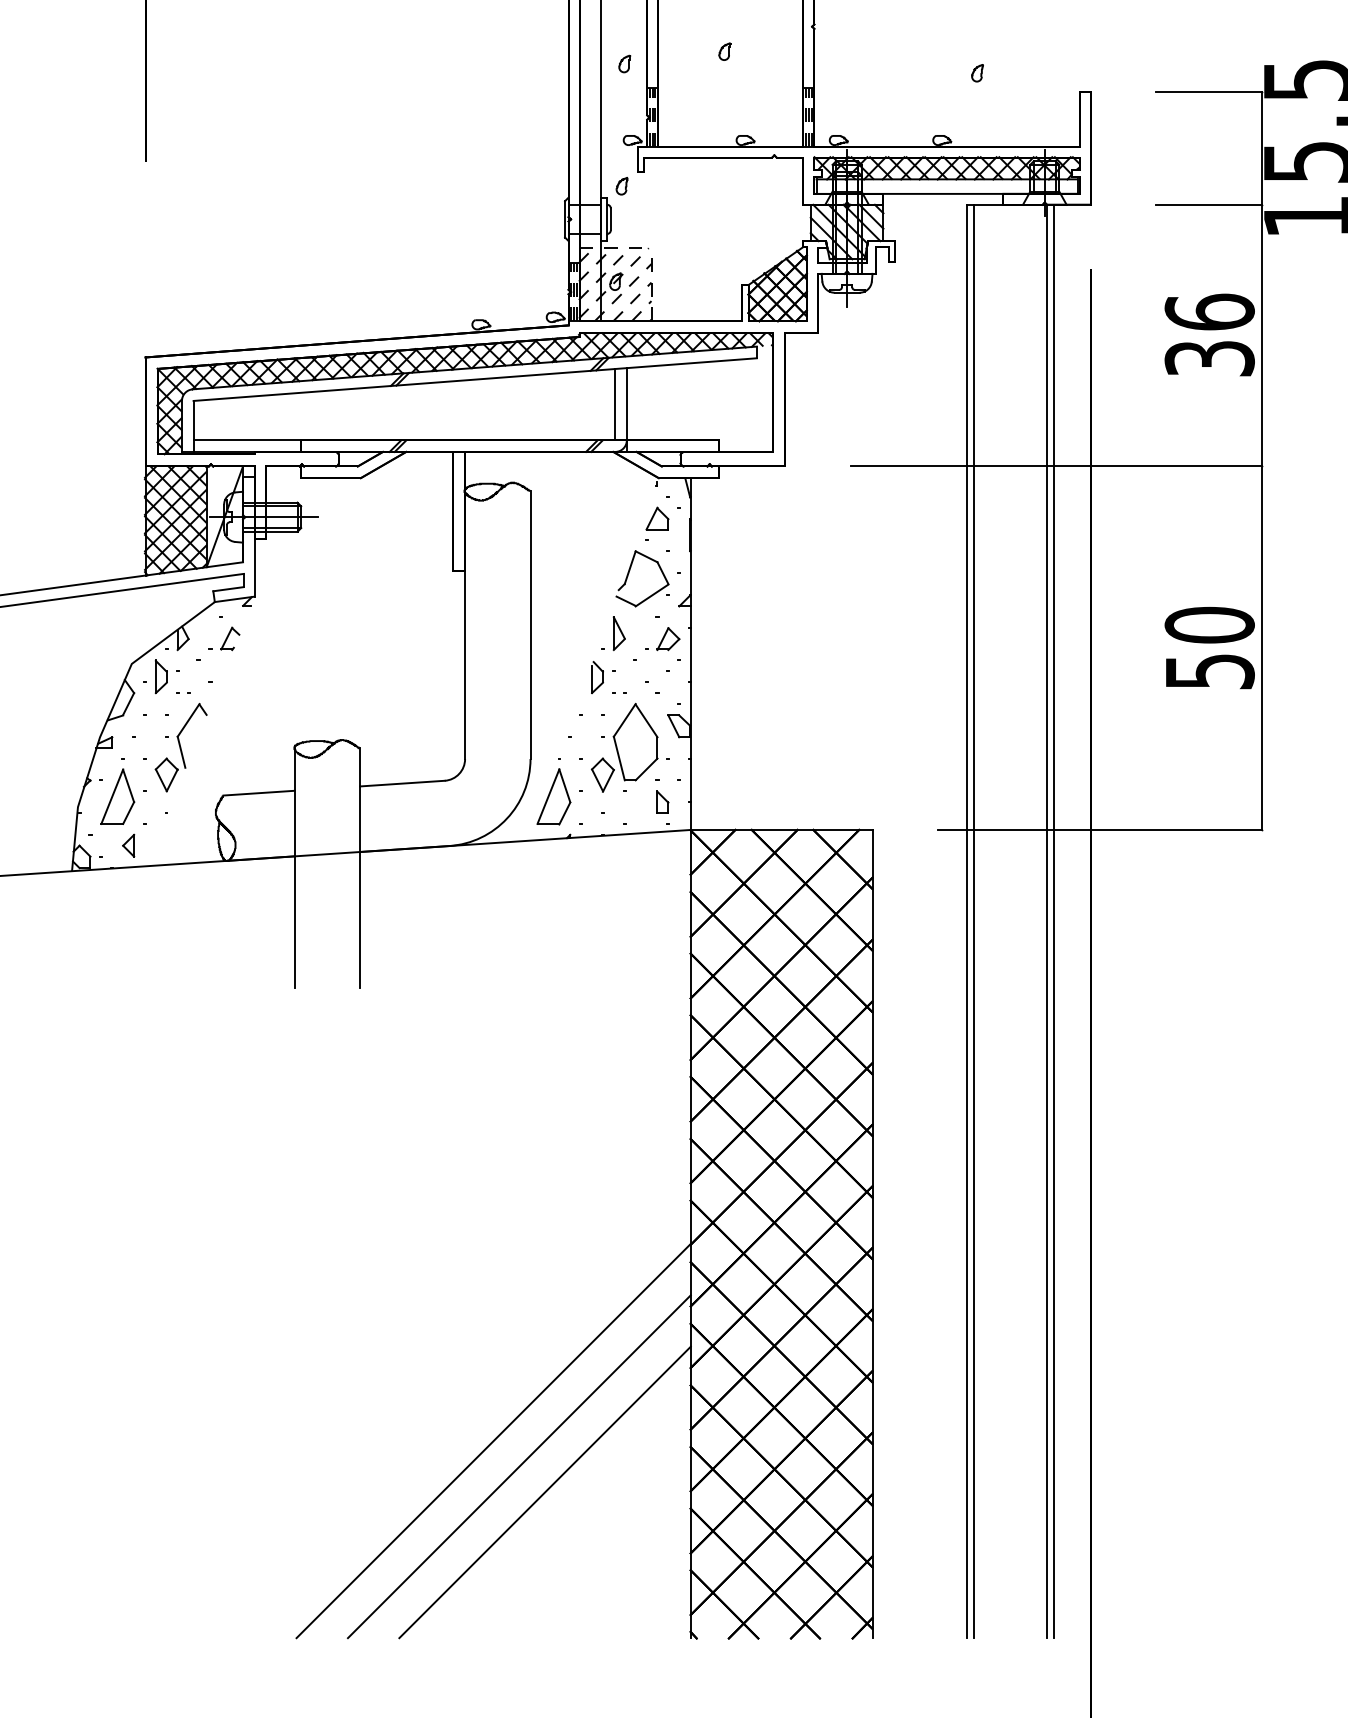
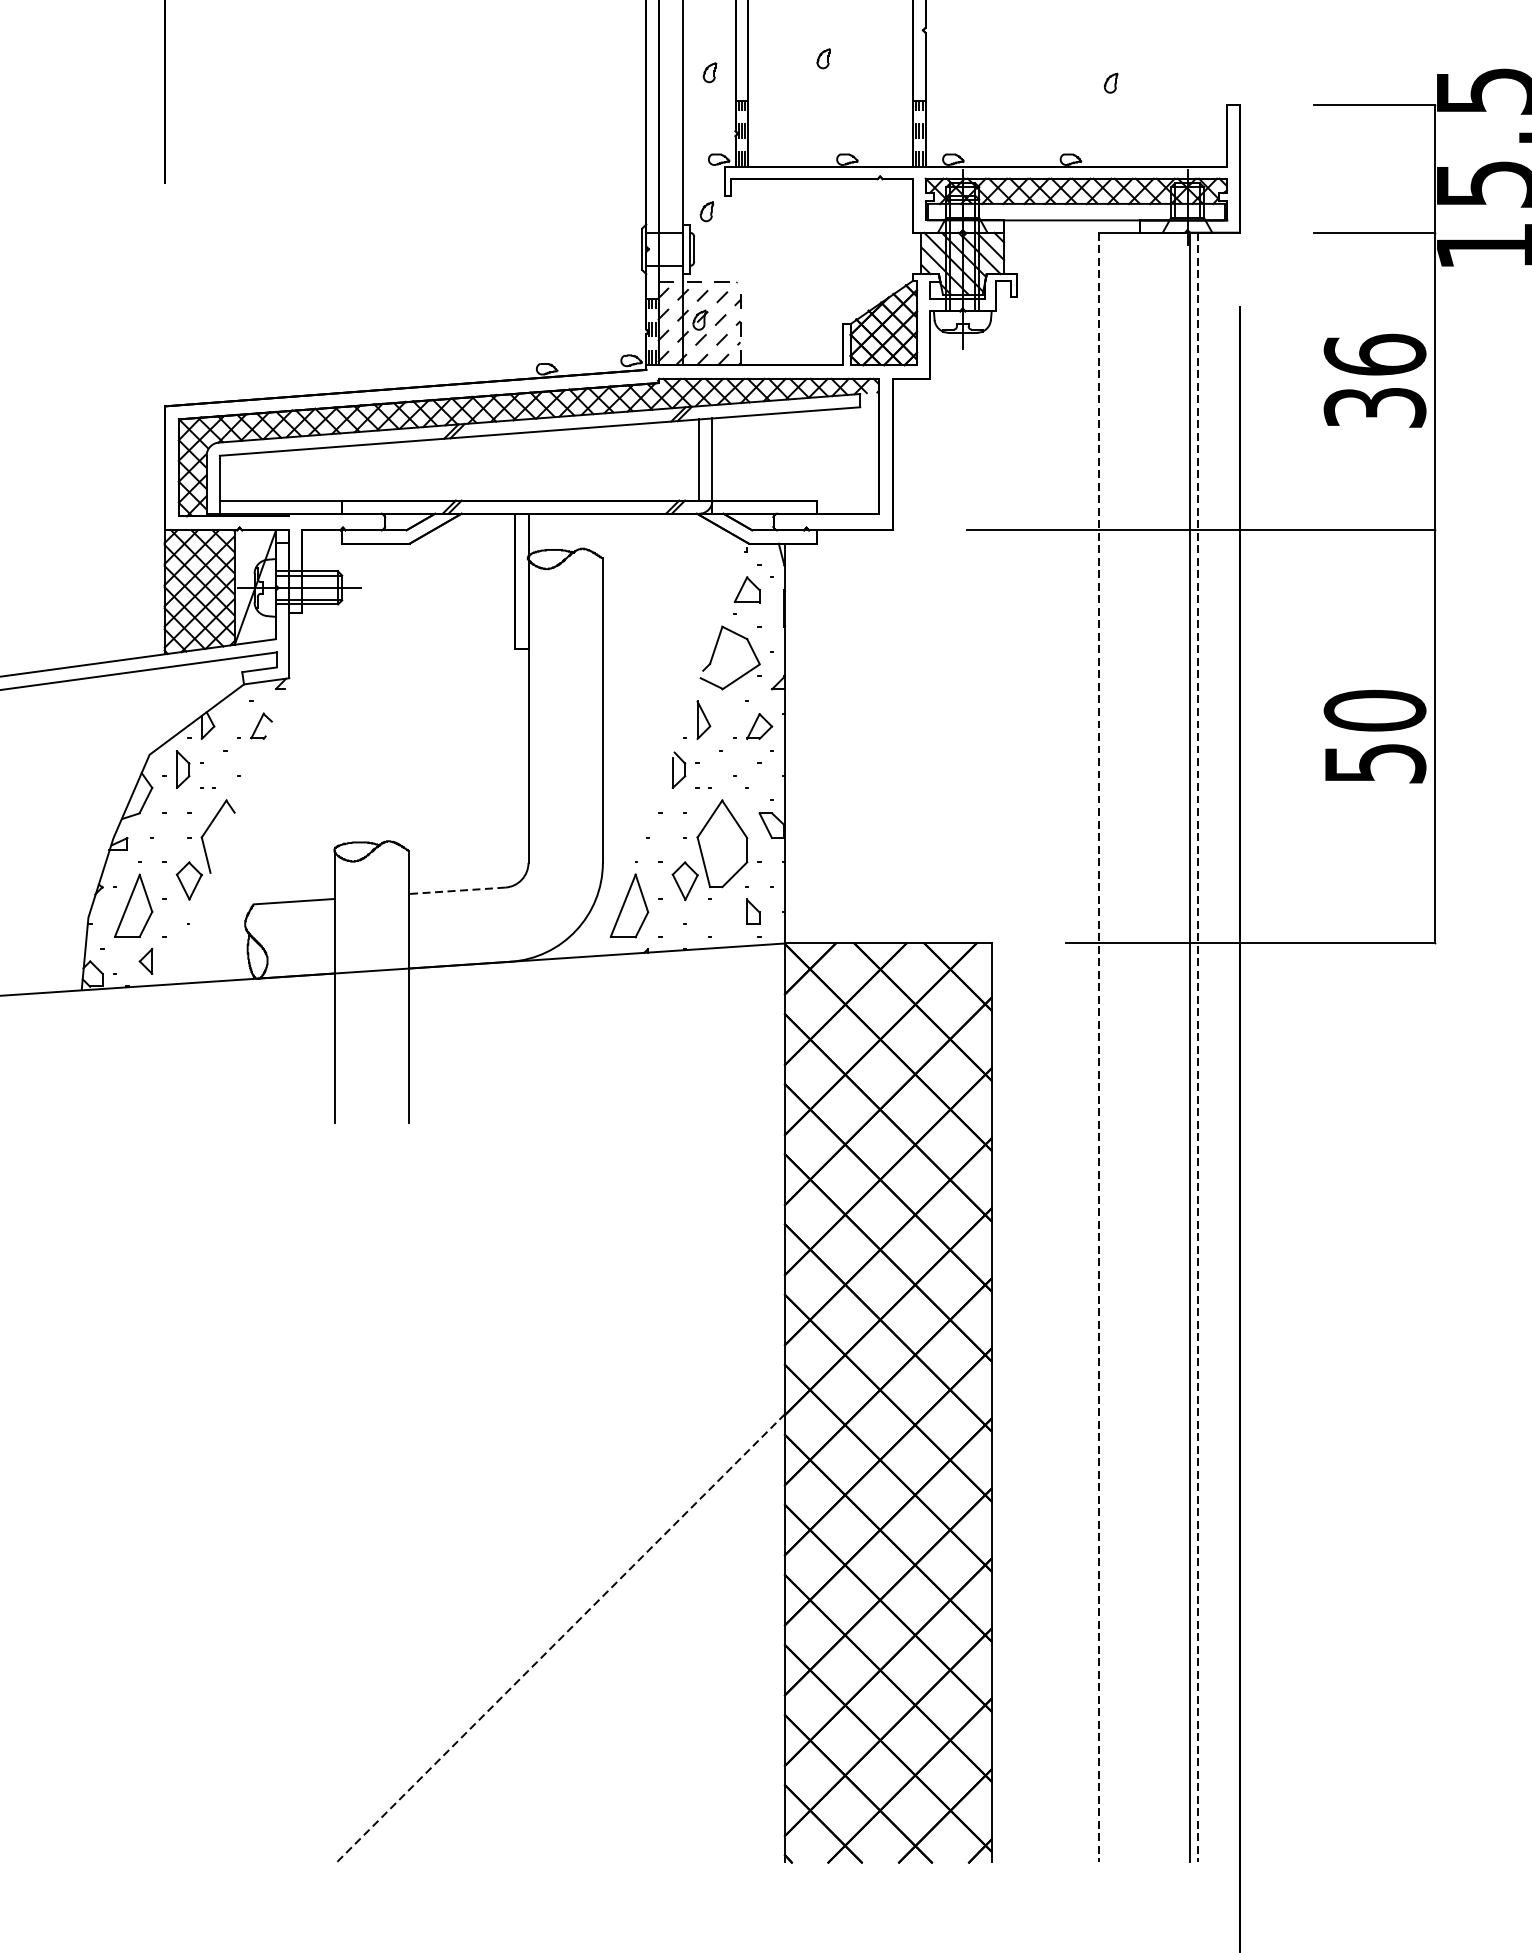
line: (401, 783) -> (456, 890), solid -> dashed
line: (967, 921) -> (1099, 1047), solid -> dashed
line: (974, 921) -> (1107, 1047), removed
line: (1054, 921) -> (1198, 1047), solid -> dashed
line: (493, 1441) -> (560, 1638), solid -> dashed
line: (518, 1466) -> (589, 1667), removed
line: (544, 1492) -> (618, 1696), removed

